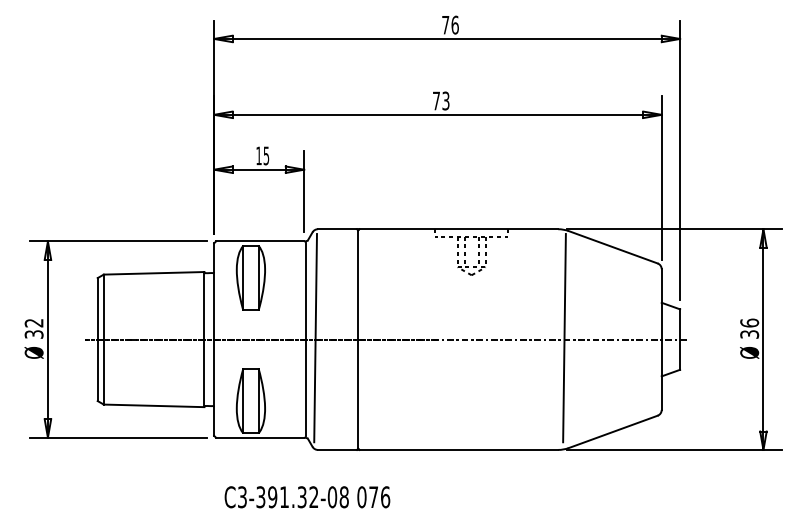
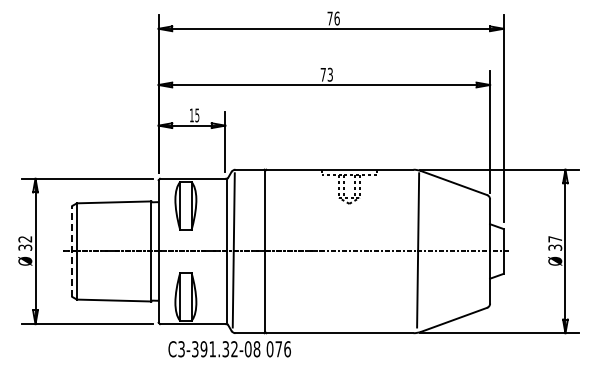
text: (750, 322) -> (555, 238), 36 -> 37
line: (97, 339) -> (72, 251), solid -> dashed
text: (307, 497) -> (229, 349), moved

